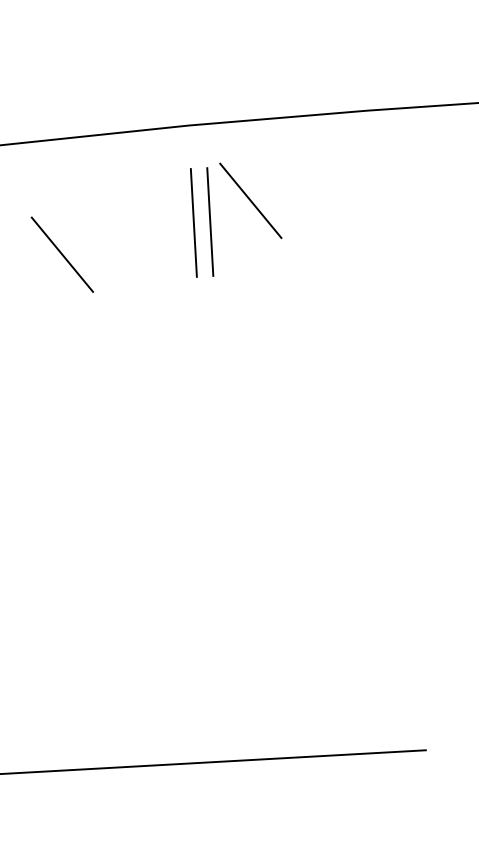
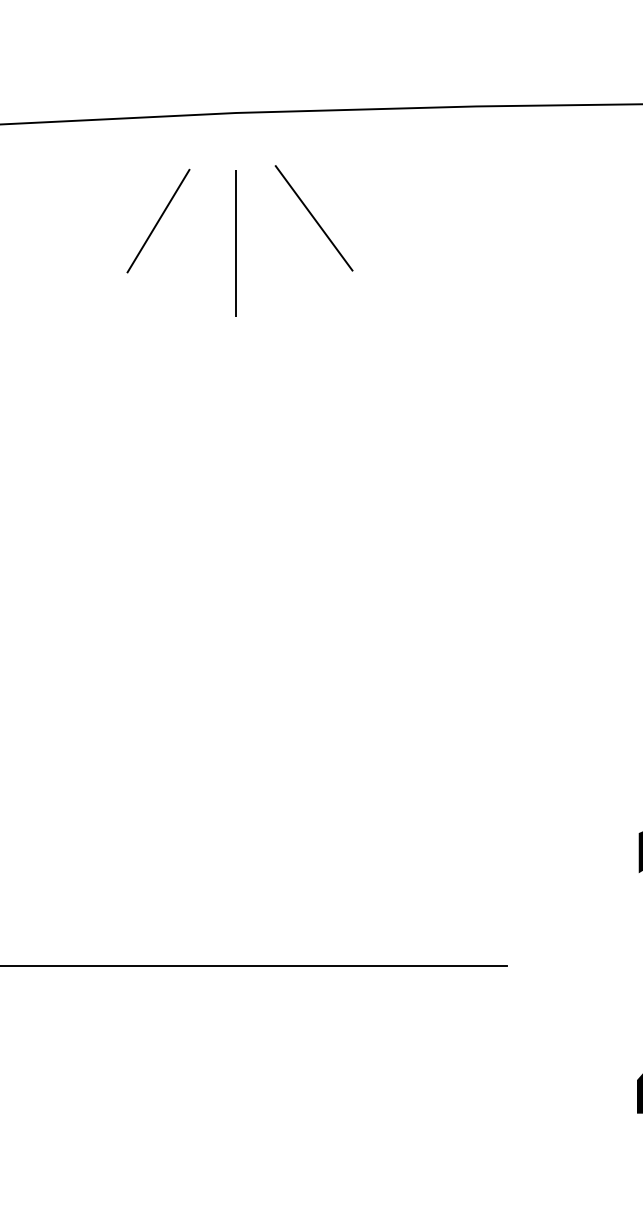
line: (134, 208) -> (158, 220), added
line: (209, 221) -> (257, 243), removed
line: (61, 254) -> (57, 276), removed

